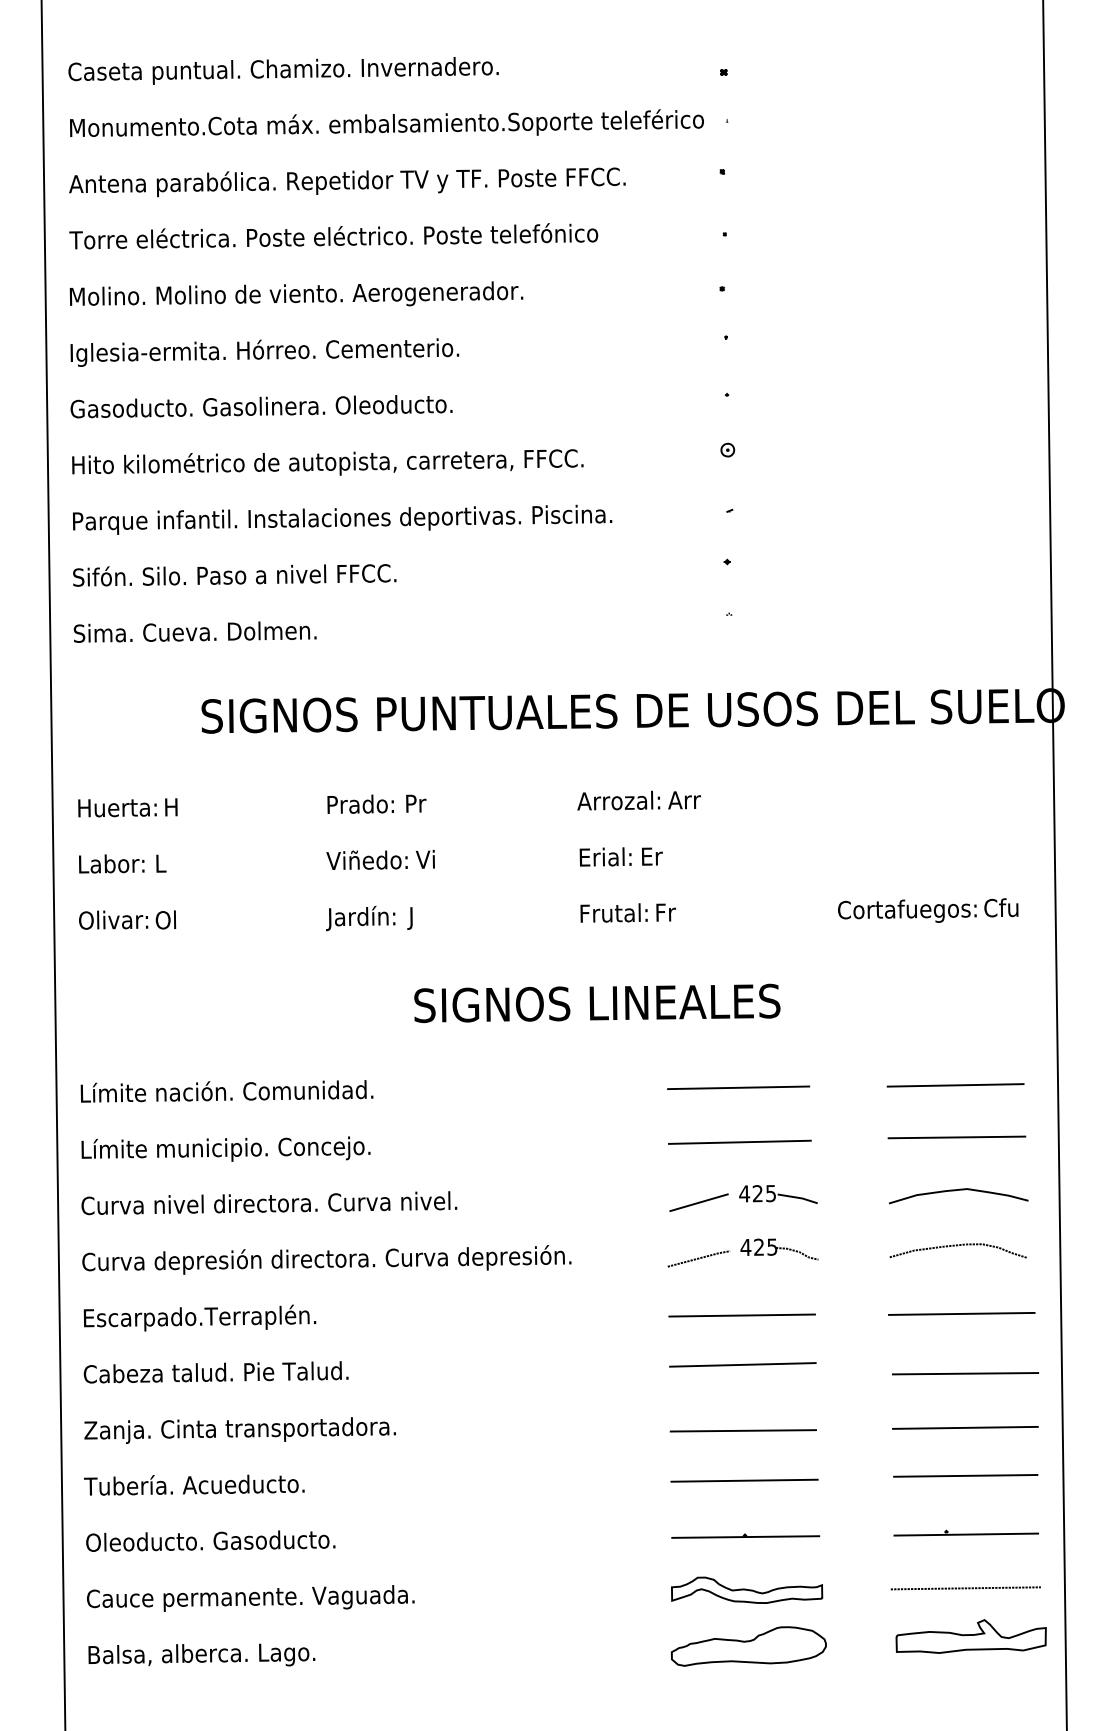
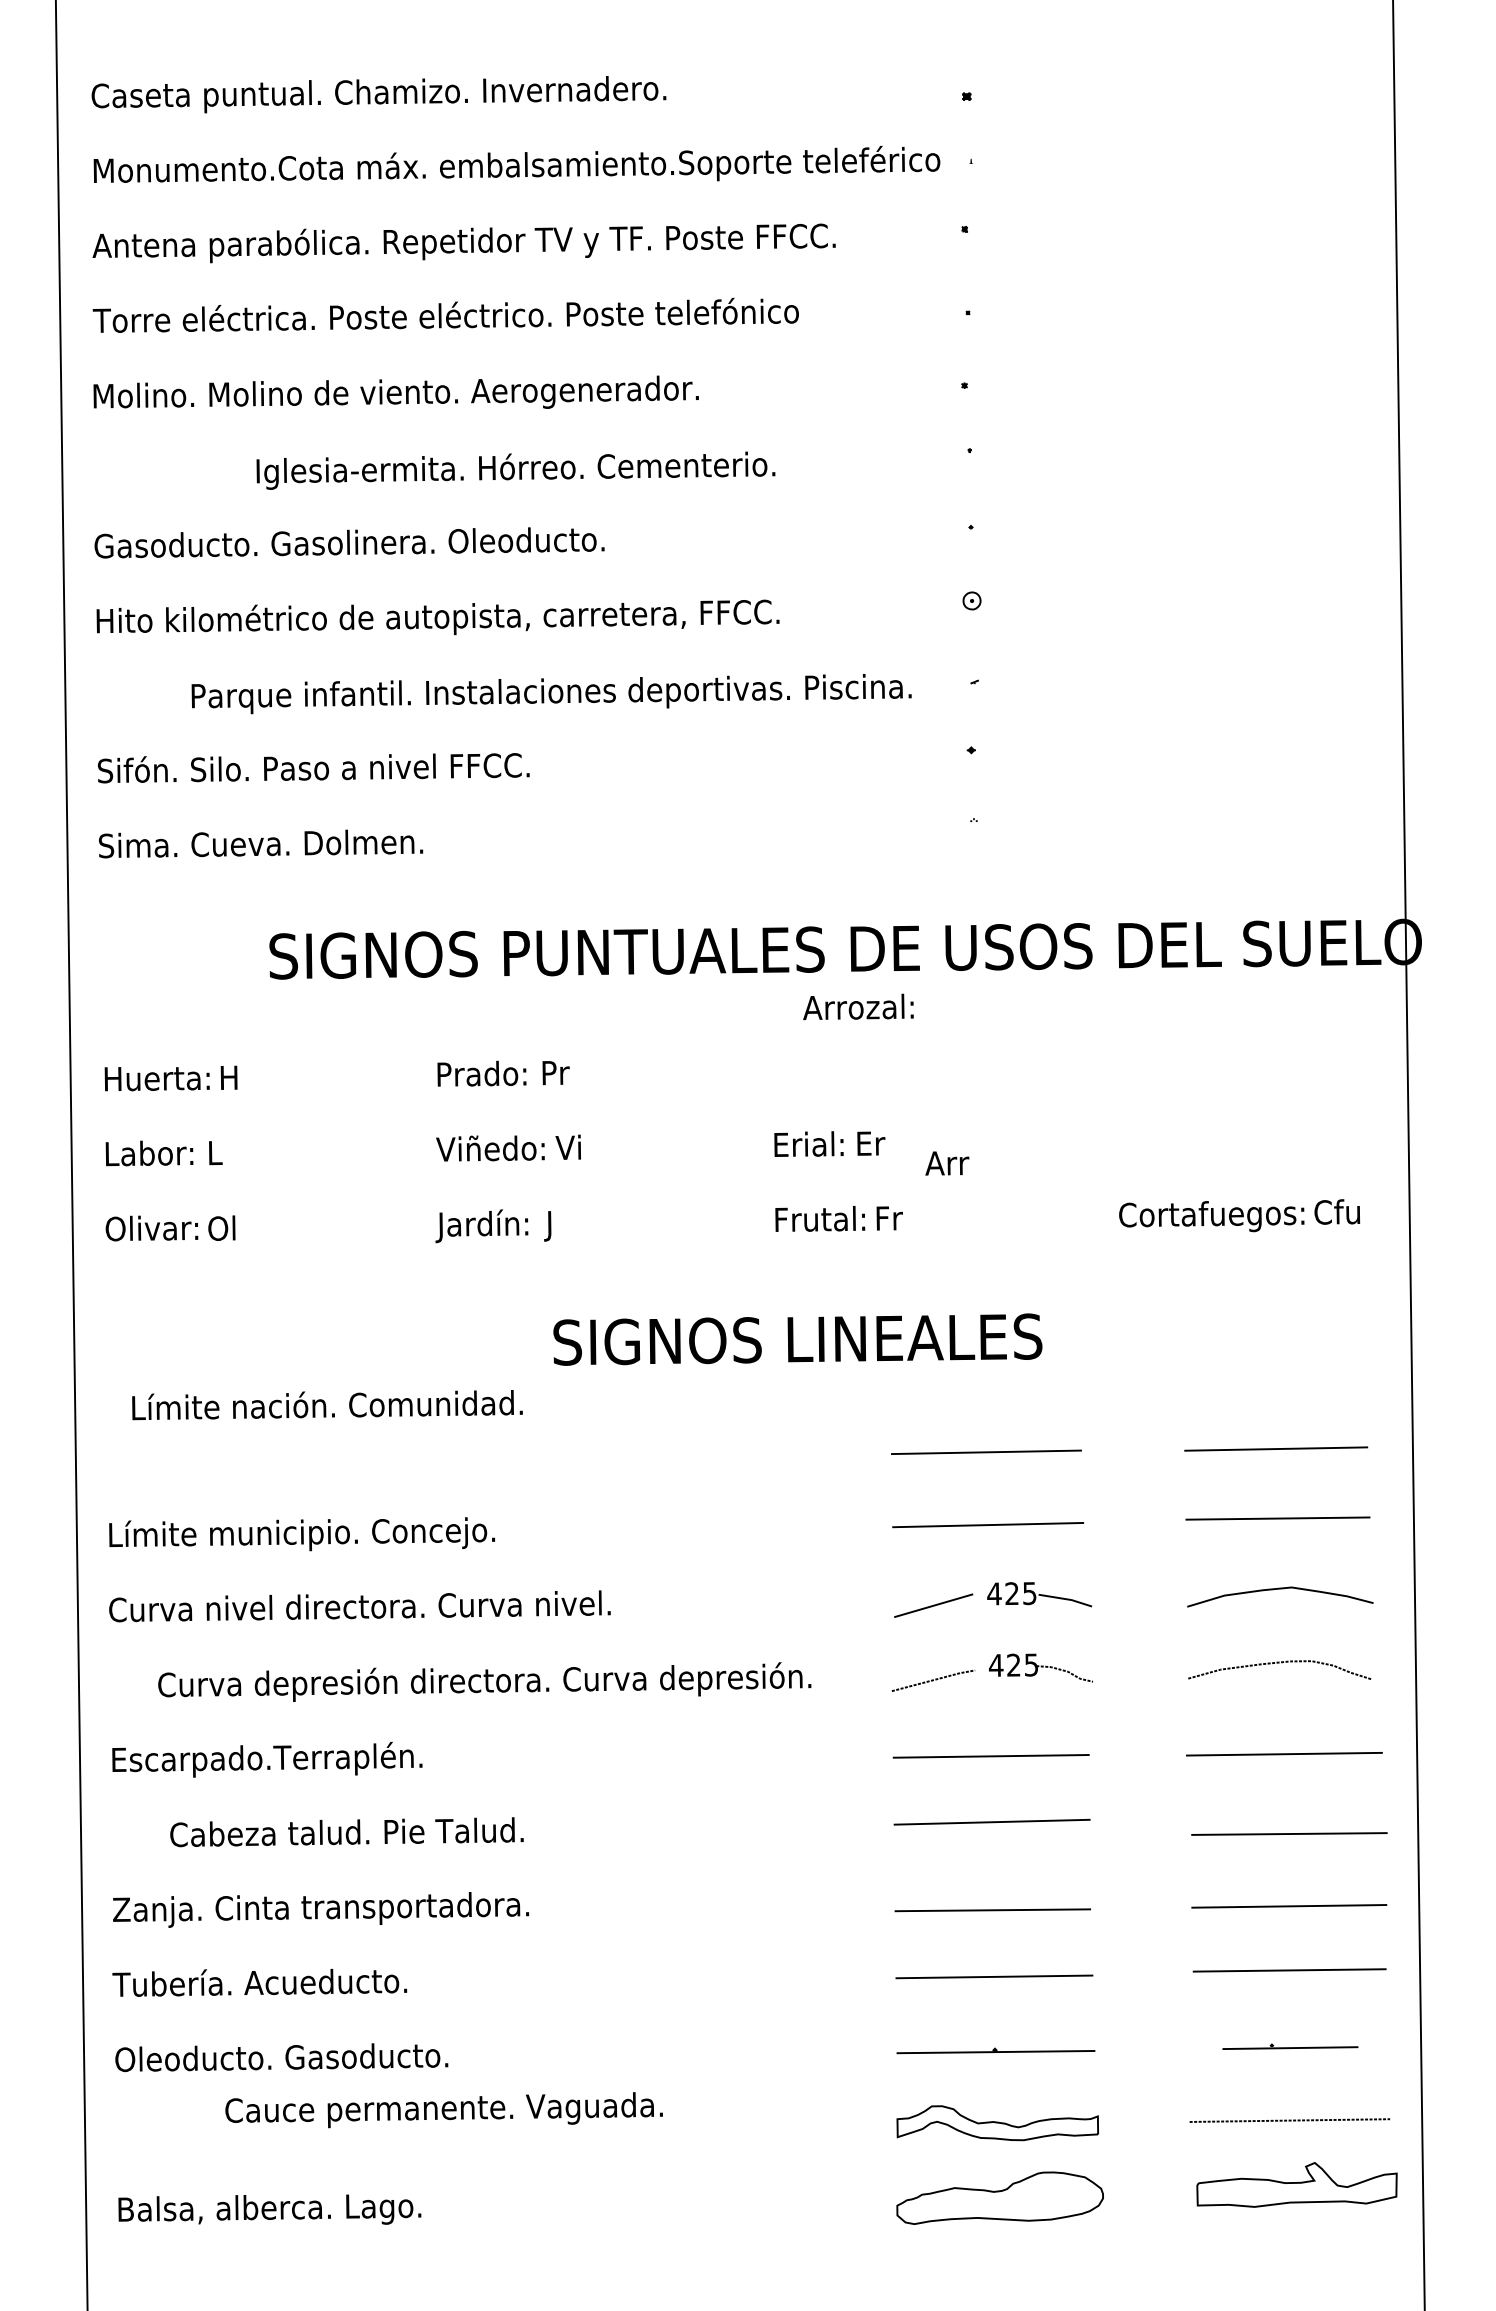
text: (264, 352) -> (515, 470), moved
text: (342, 520) -> (551, 694), moved
text: (618, 800) -> (858, 1006), moved
text: (684, 800) -> (947, 1163), moved
text: (227, 1091) -> (327, 1405), moved
text: (326, 1259) -> (484, 1681), moved
text: (215, 1372) -> (346, 1832), moved
part: (966, 1532) -> (1290, 2046), size x0.7
text: (250, 1598) -> (443, 2110), moved

